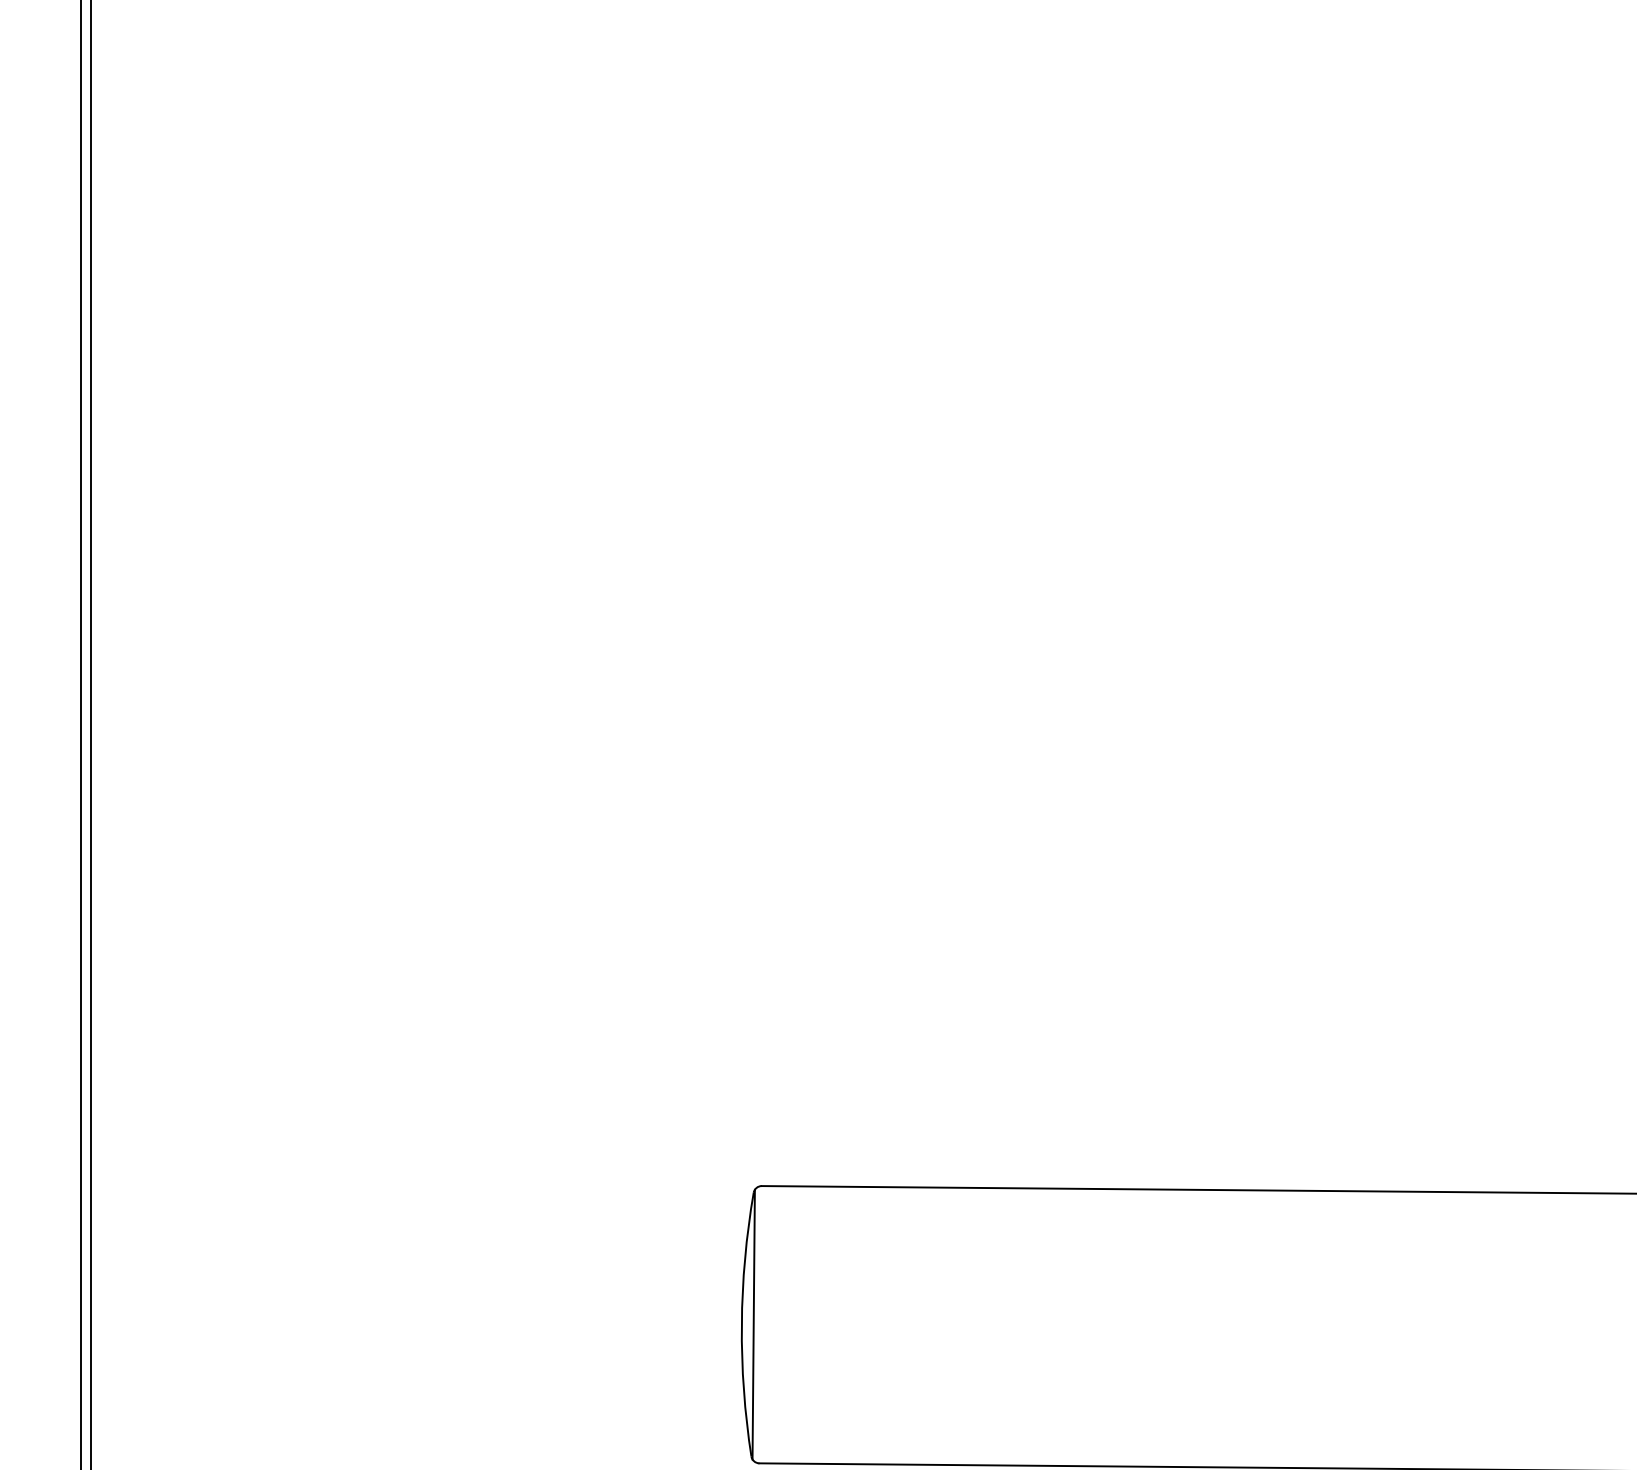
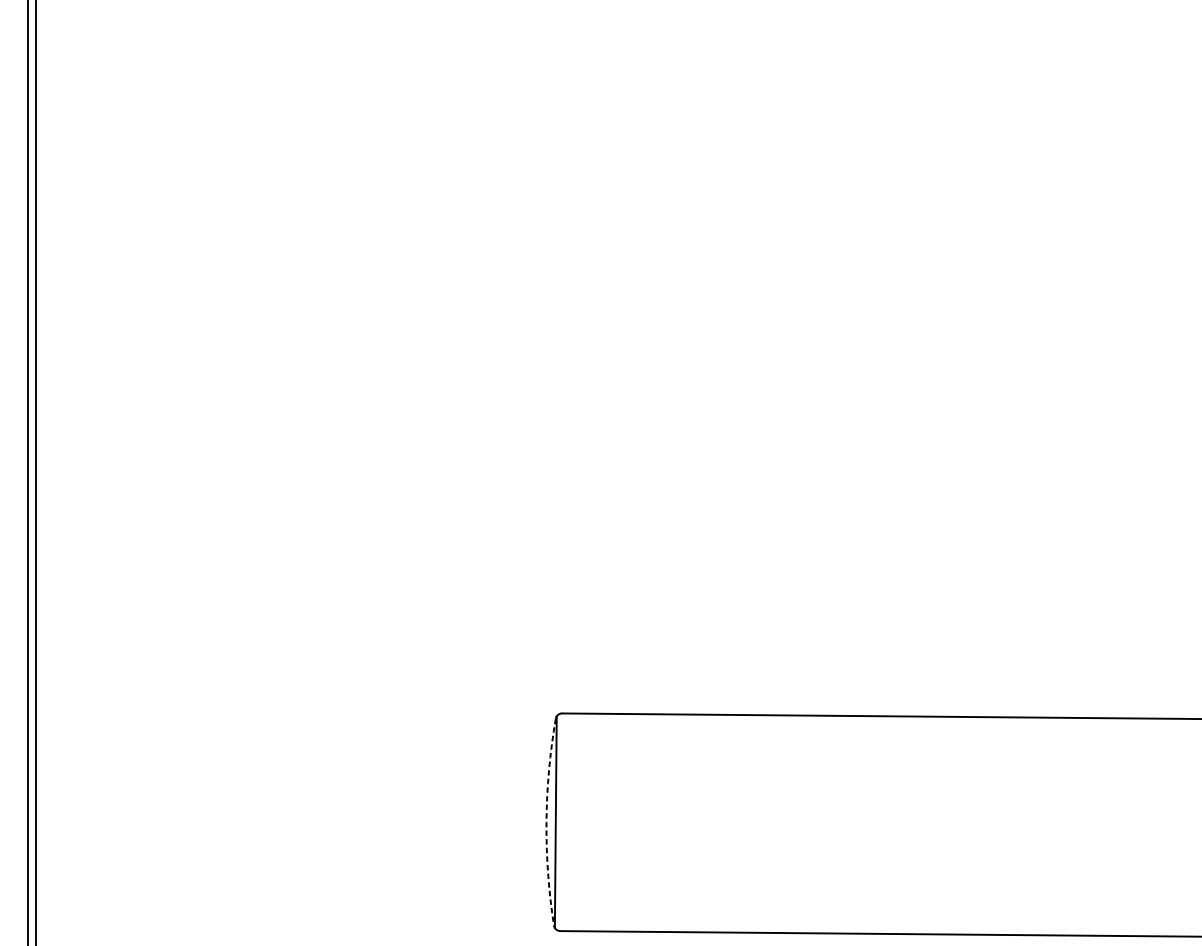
arc: (741, 1324) -> (546, 822), solid -> dashed

